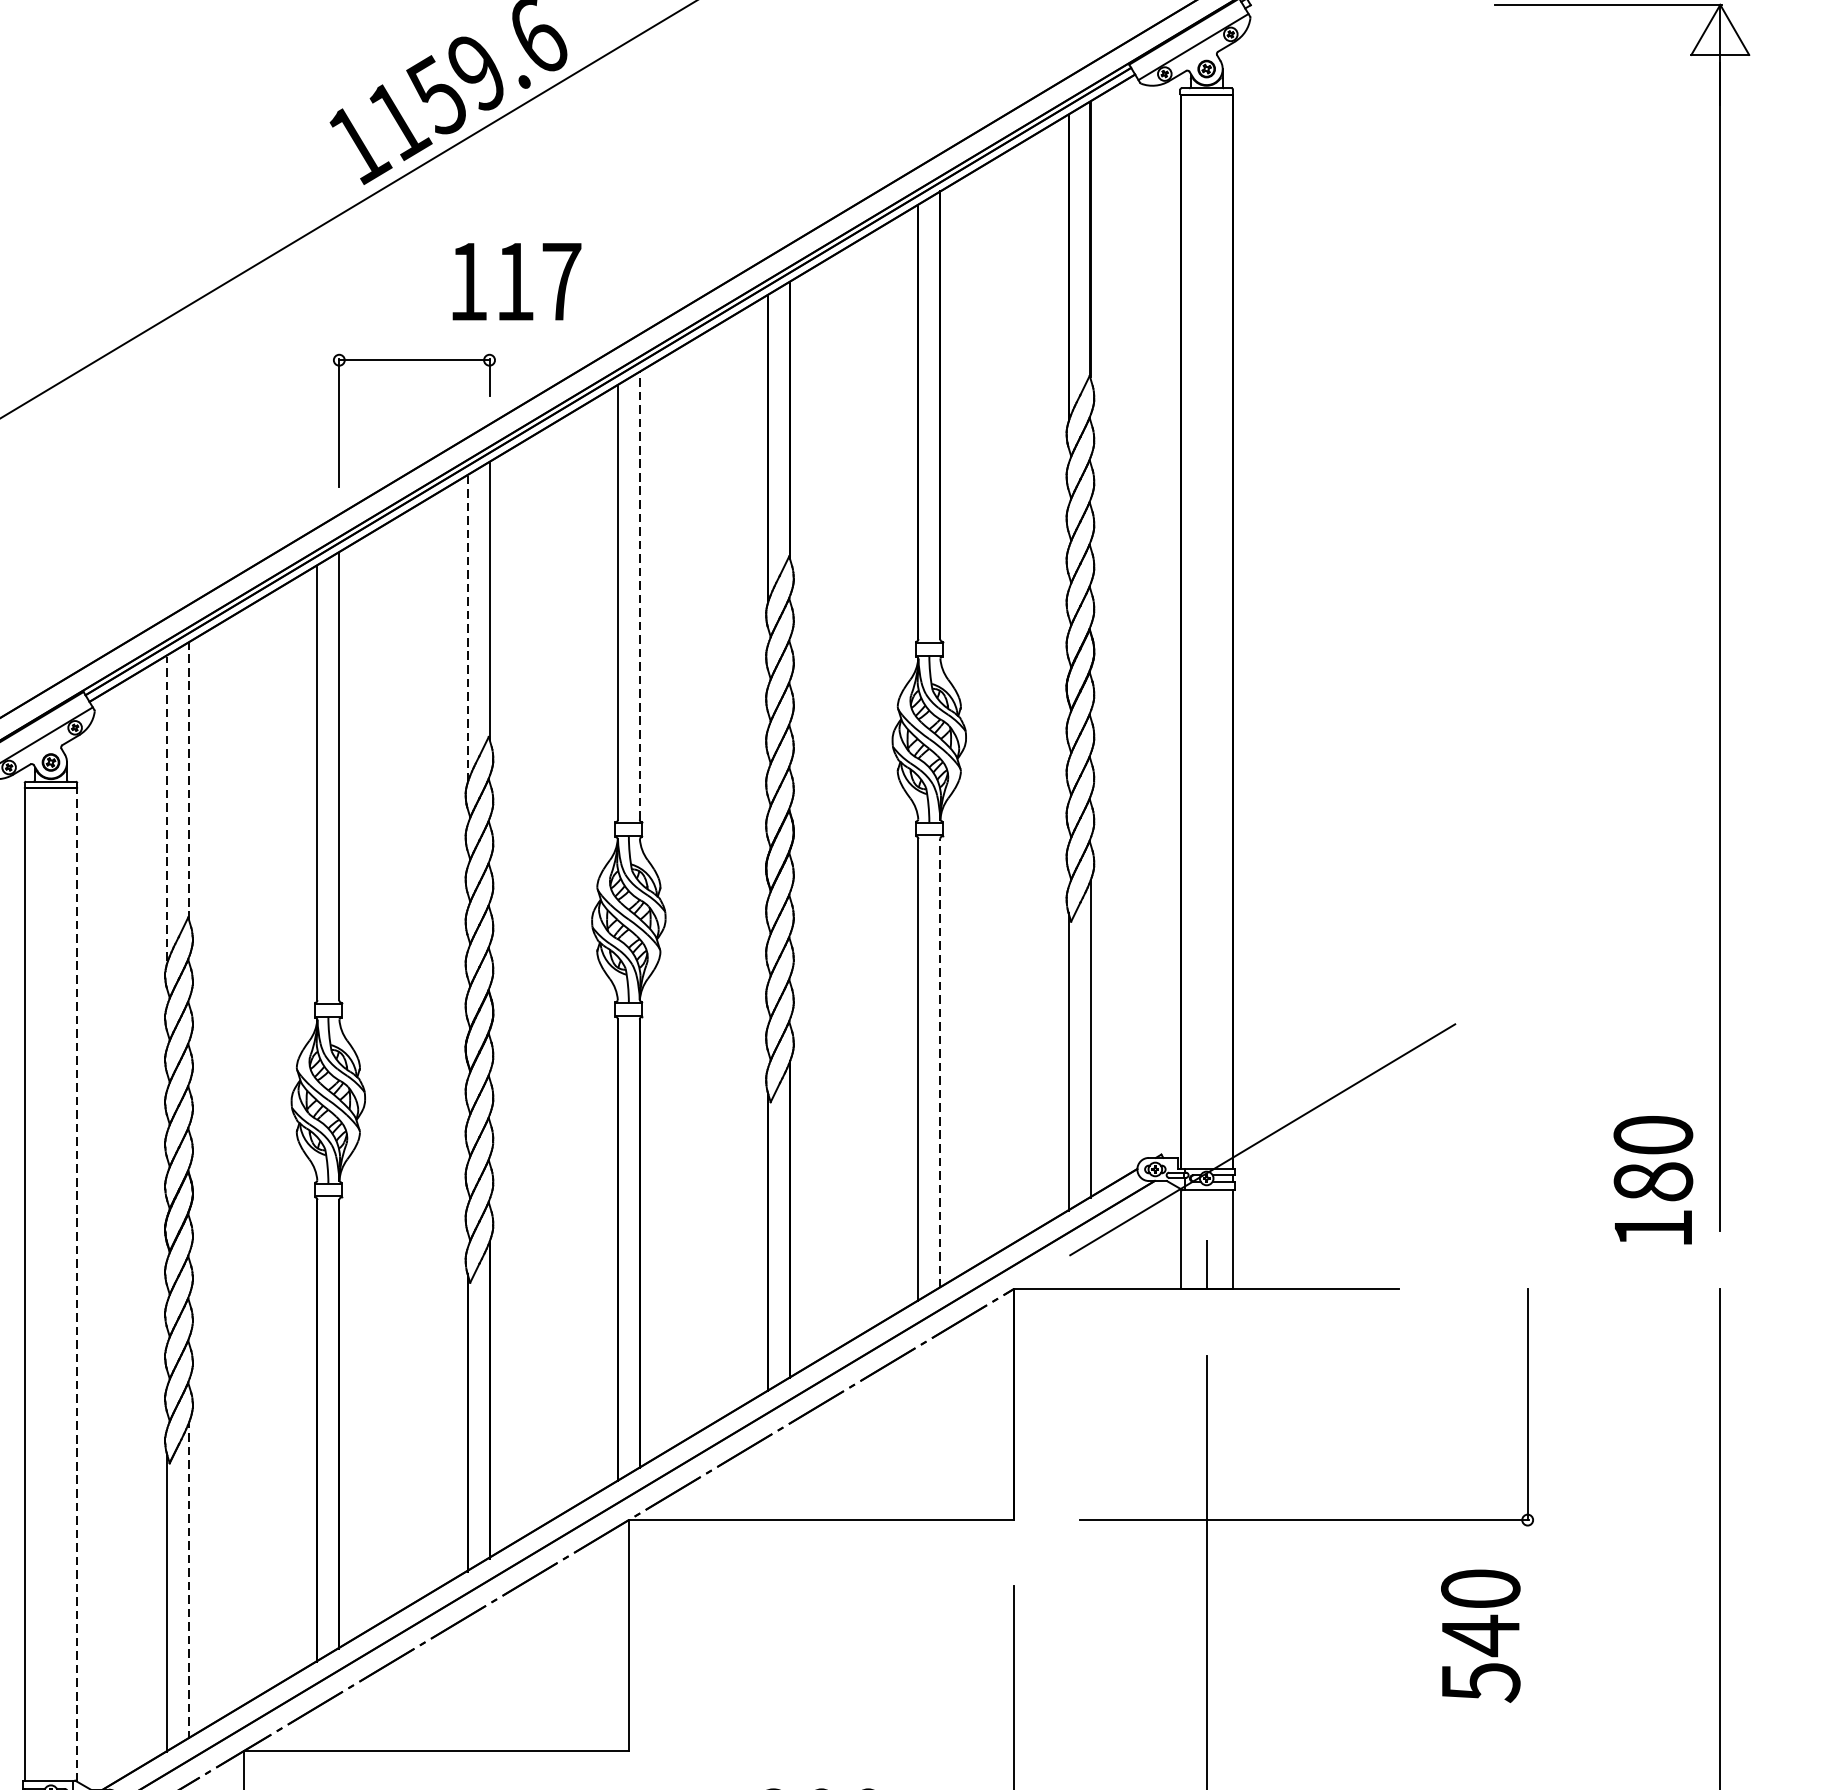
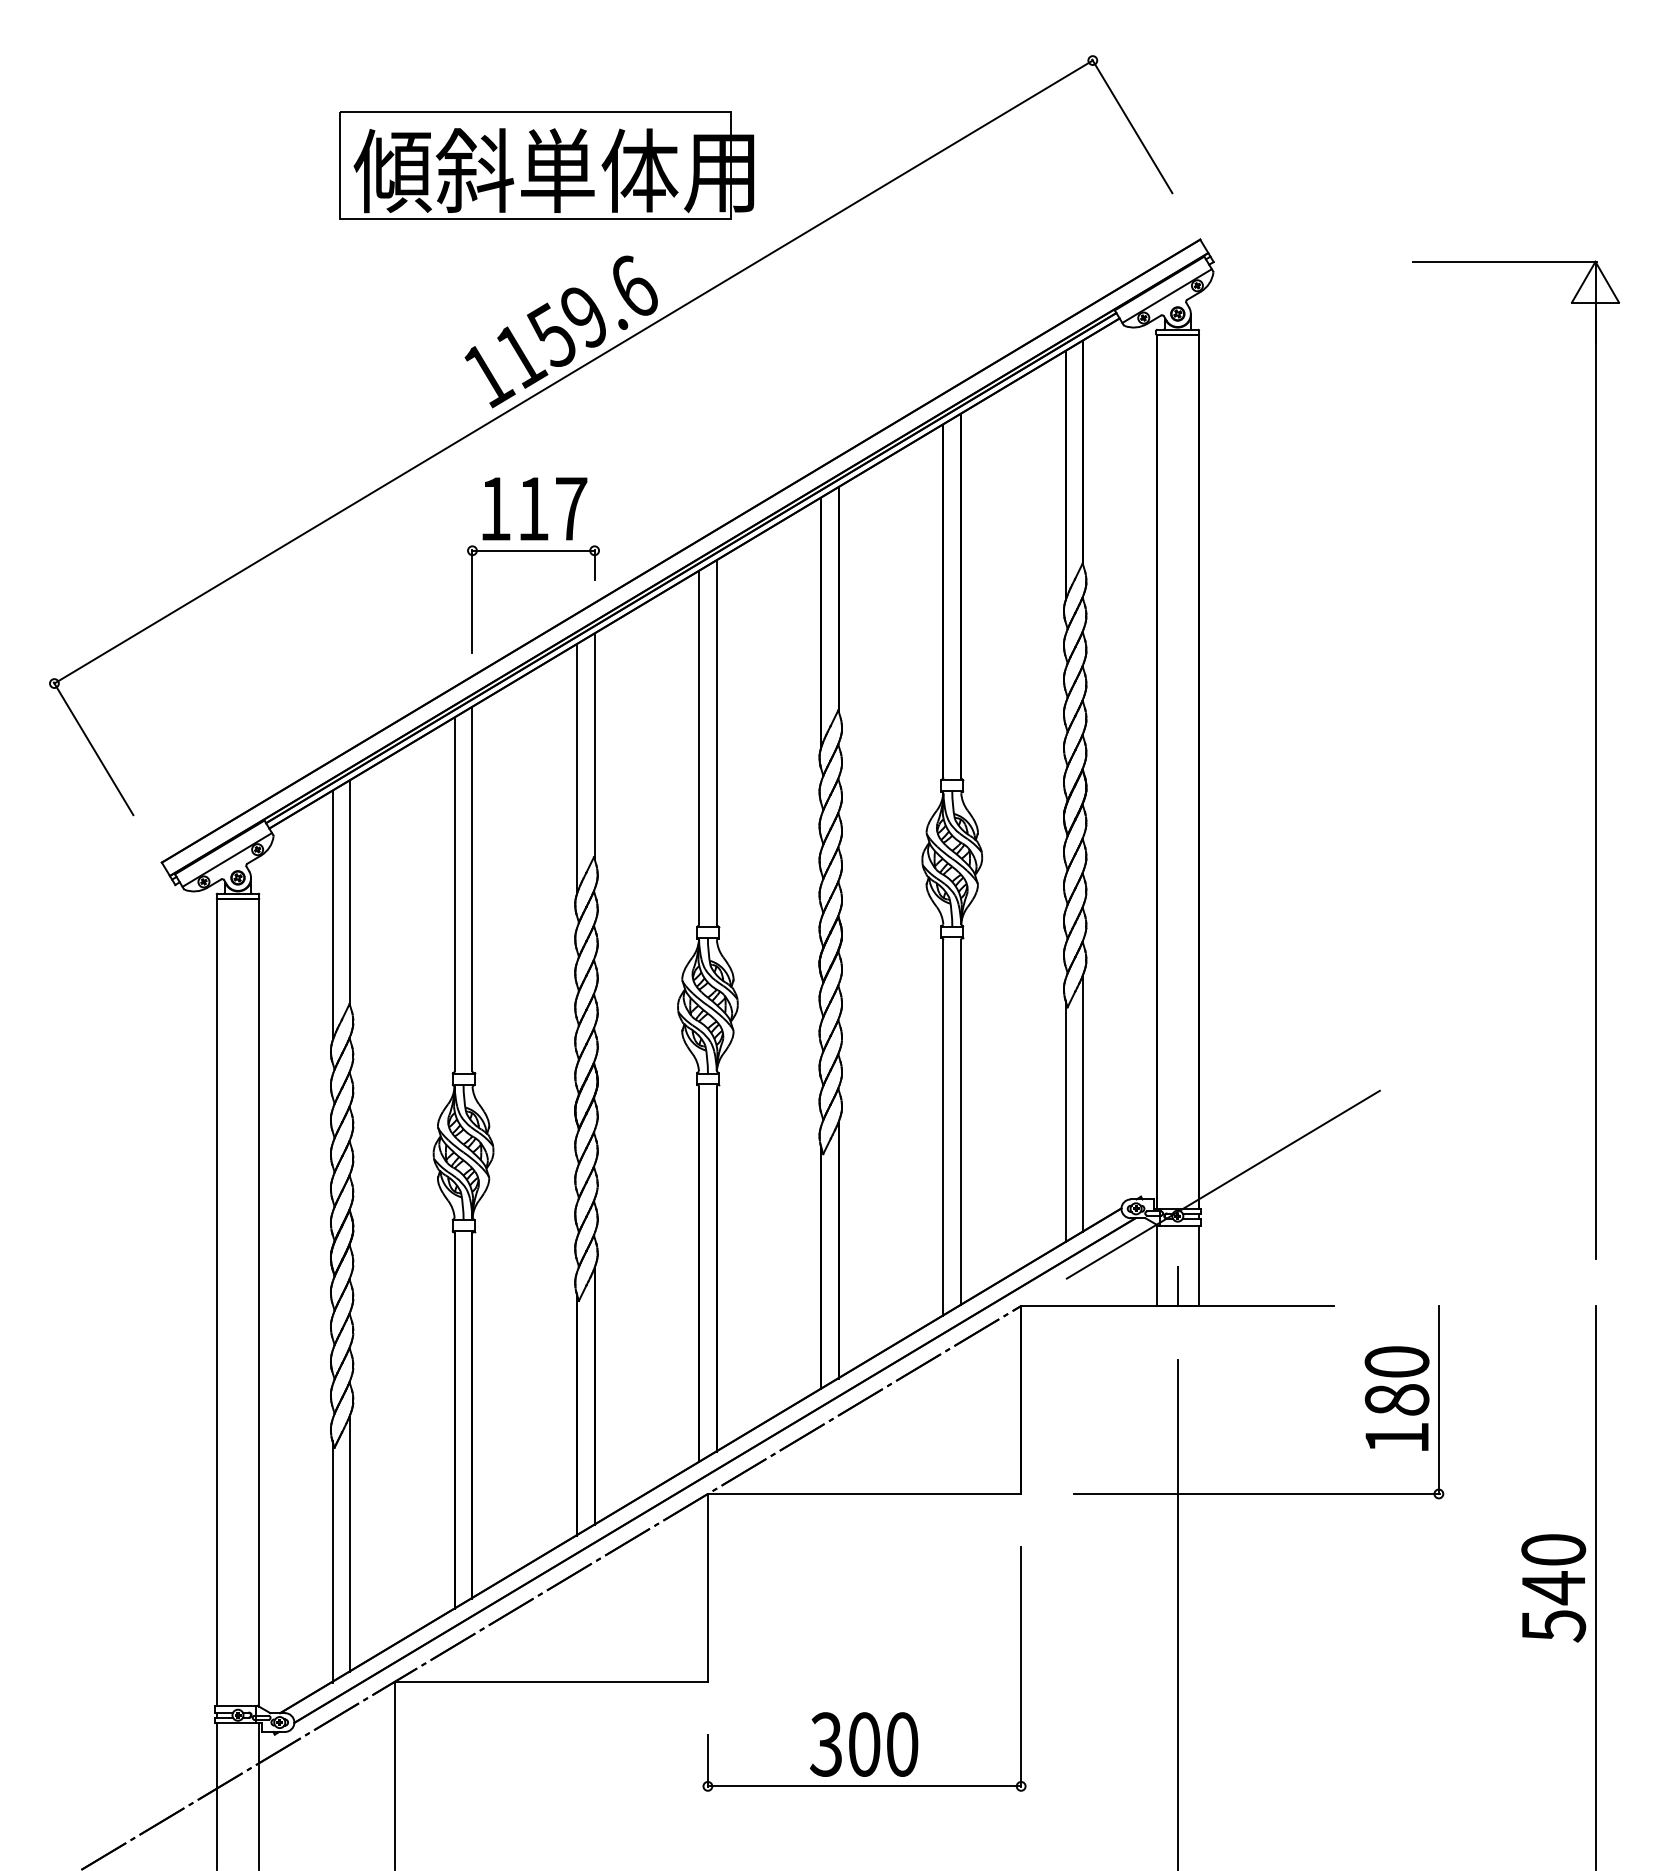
text: (516, 281) -> (534, 508), moved
line: (639, 594) -> (716, 741), dashed -> solid
line: (467, 627) -> (576, 768), dashed -> solid
line: (189, 781) -> (350, 893), dashed -> solid
line: (167, 808) -> (332, 915), dashed -> solid
line: (940, 1063) -> (961, 1122), dashed -> solid
text: (1652, 1180) -> (1396, 1398), moved
line: (77, 1284) -> (259, 1302), dashed -> solid
line: (189, 1581) -> (350, 1543), dashed -> solid
text: (1480, 1636) -> (1553, 1588), moved

